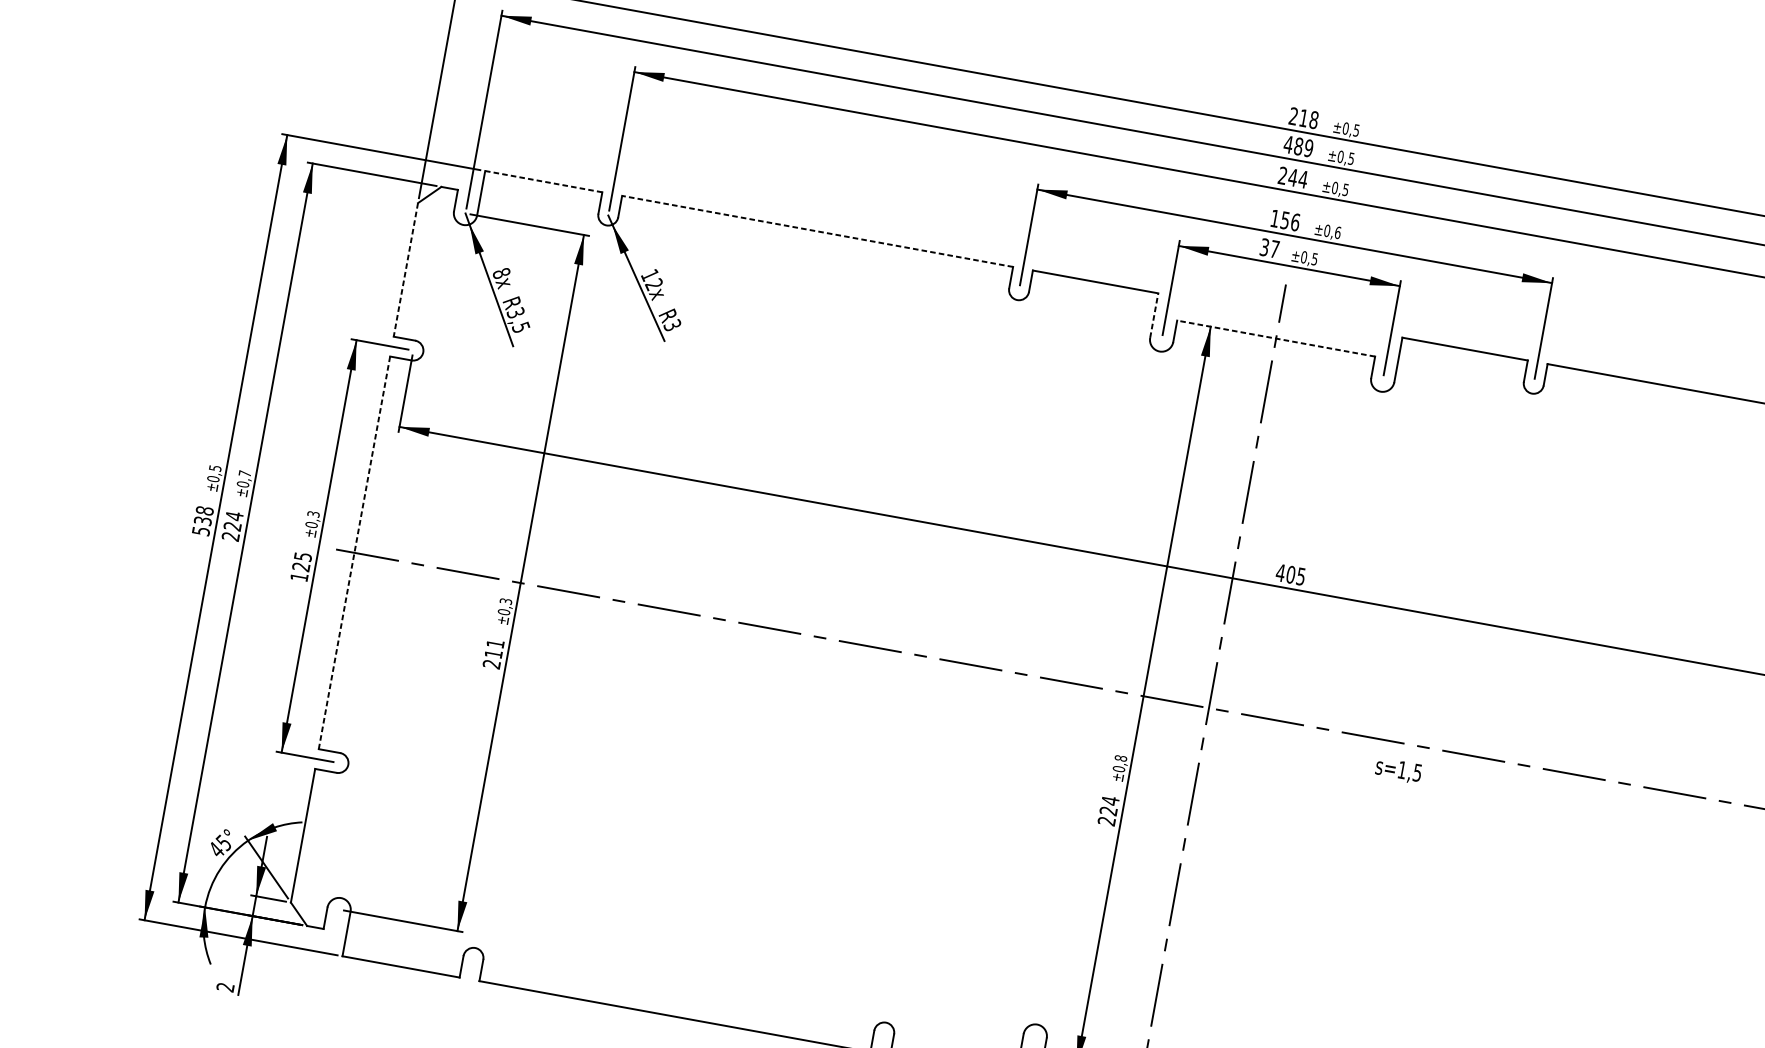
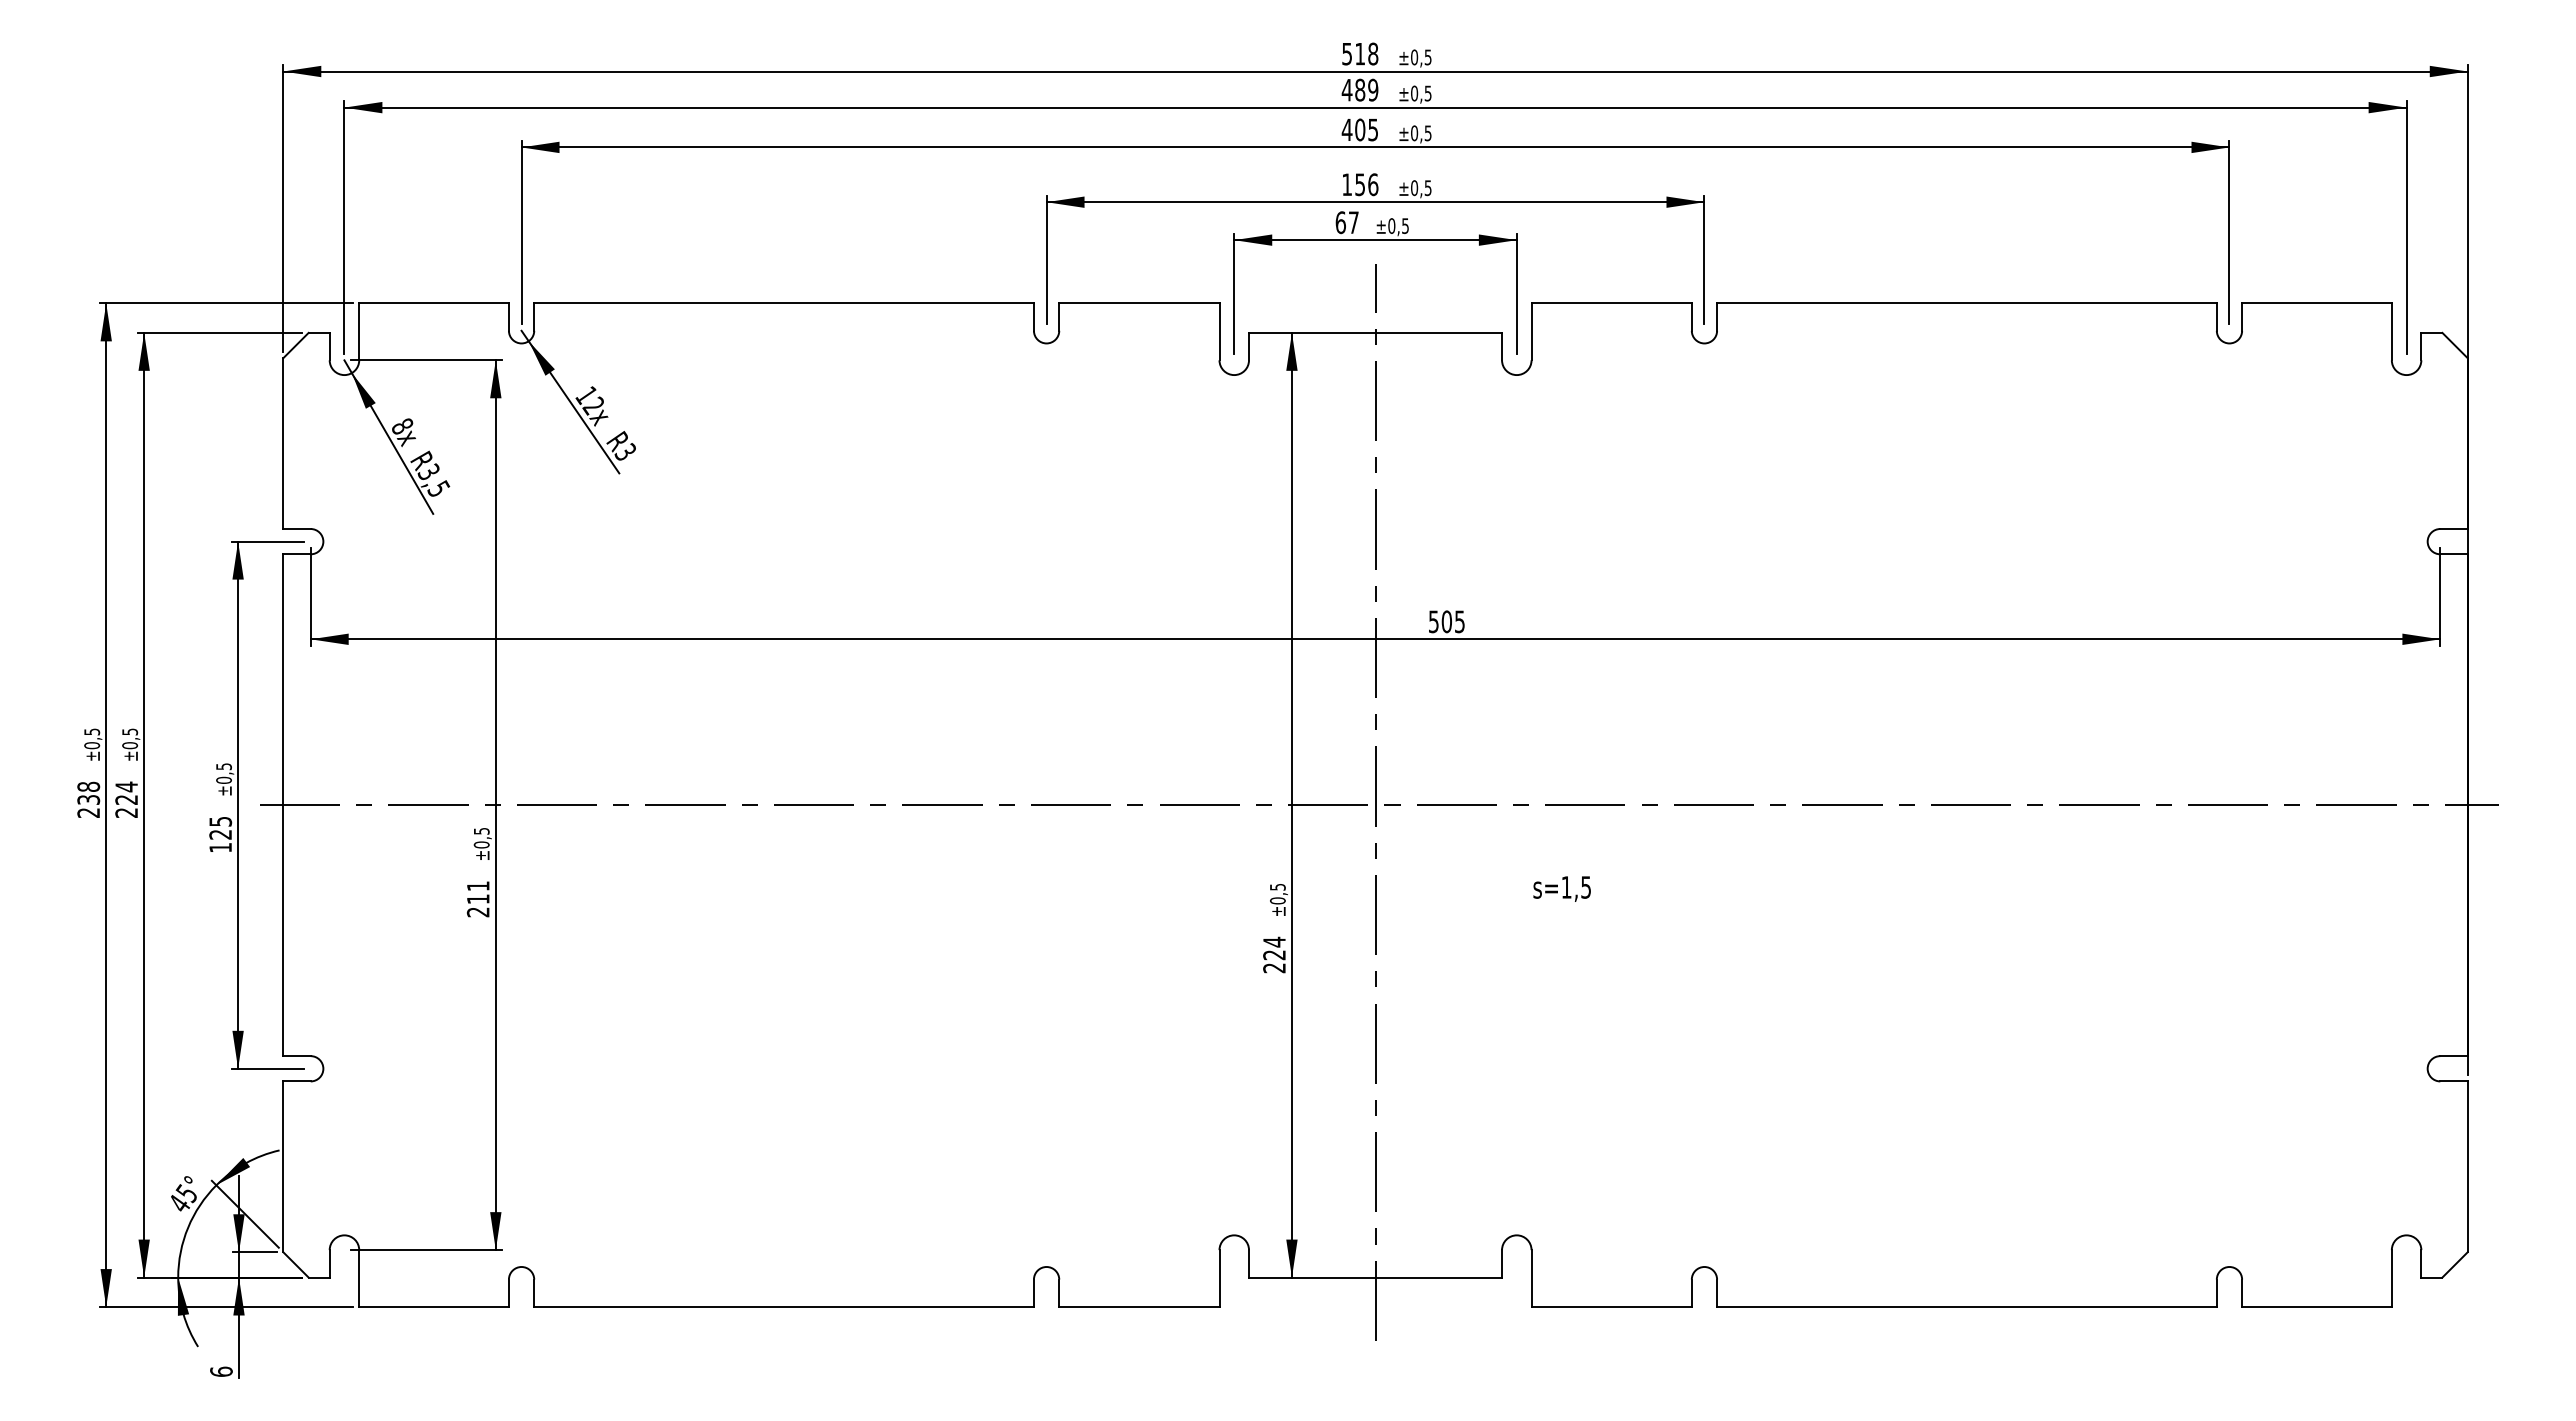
text: (1293, 115) -> (1346, 53), 218 -> 518
text: (1292, 177) -> (1359, 129), 244 -> 405
line: (544, 181) -> (434, 303), dashed -> solid
line: (817, 231) -> (784, 303), dashed -> solid
text: (1337, 233) -> (1427, 188), ±0,6 -> ±0,5
text: (1264, 247) -> (1340, 222), 37 -> 67
line: (405, 270) -> (283, 444), dashed -> solid
line: (1154, 315) -> (1219, 331), dashed -> solid
line: (1276, 338) -> (1375, 332), dashed -> solid
text: (245, 473) -> (130, 731), ±0,7 -> ±0,5
text: (313, 514) -> (223, 766), ±0,3 -> ±0,5
text: (201, 530) -> (88, 812), 538 -> 238
line: (354, 553) -> (283, 805), dashed -> solid
text: (1280, 572) -> (1433, 621), 405 -> 505
text: (505, 601) -> (480, 831), ±0,3 -> ±0,5
text: (1120, 757) -> (1277, 886), ±0,8 -> ±0,5
text: (1398, 770) -> (1561, 888), moved
text: (225, 987) -> (221, 1371), 2 -> 6

